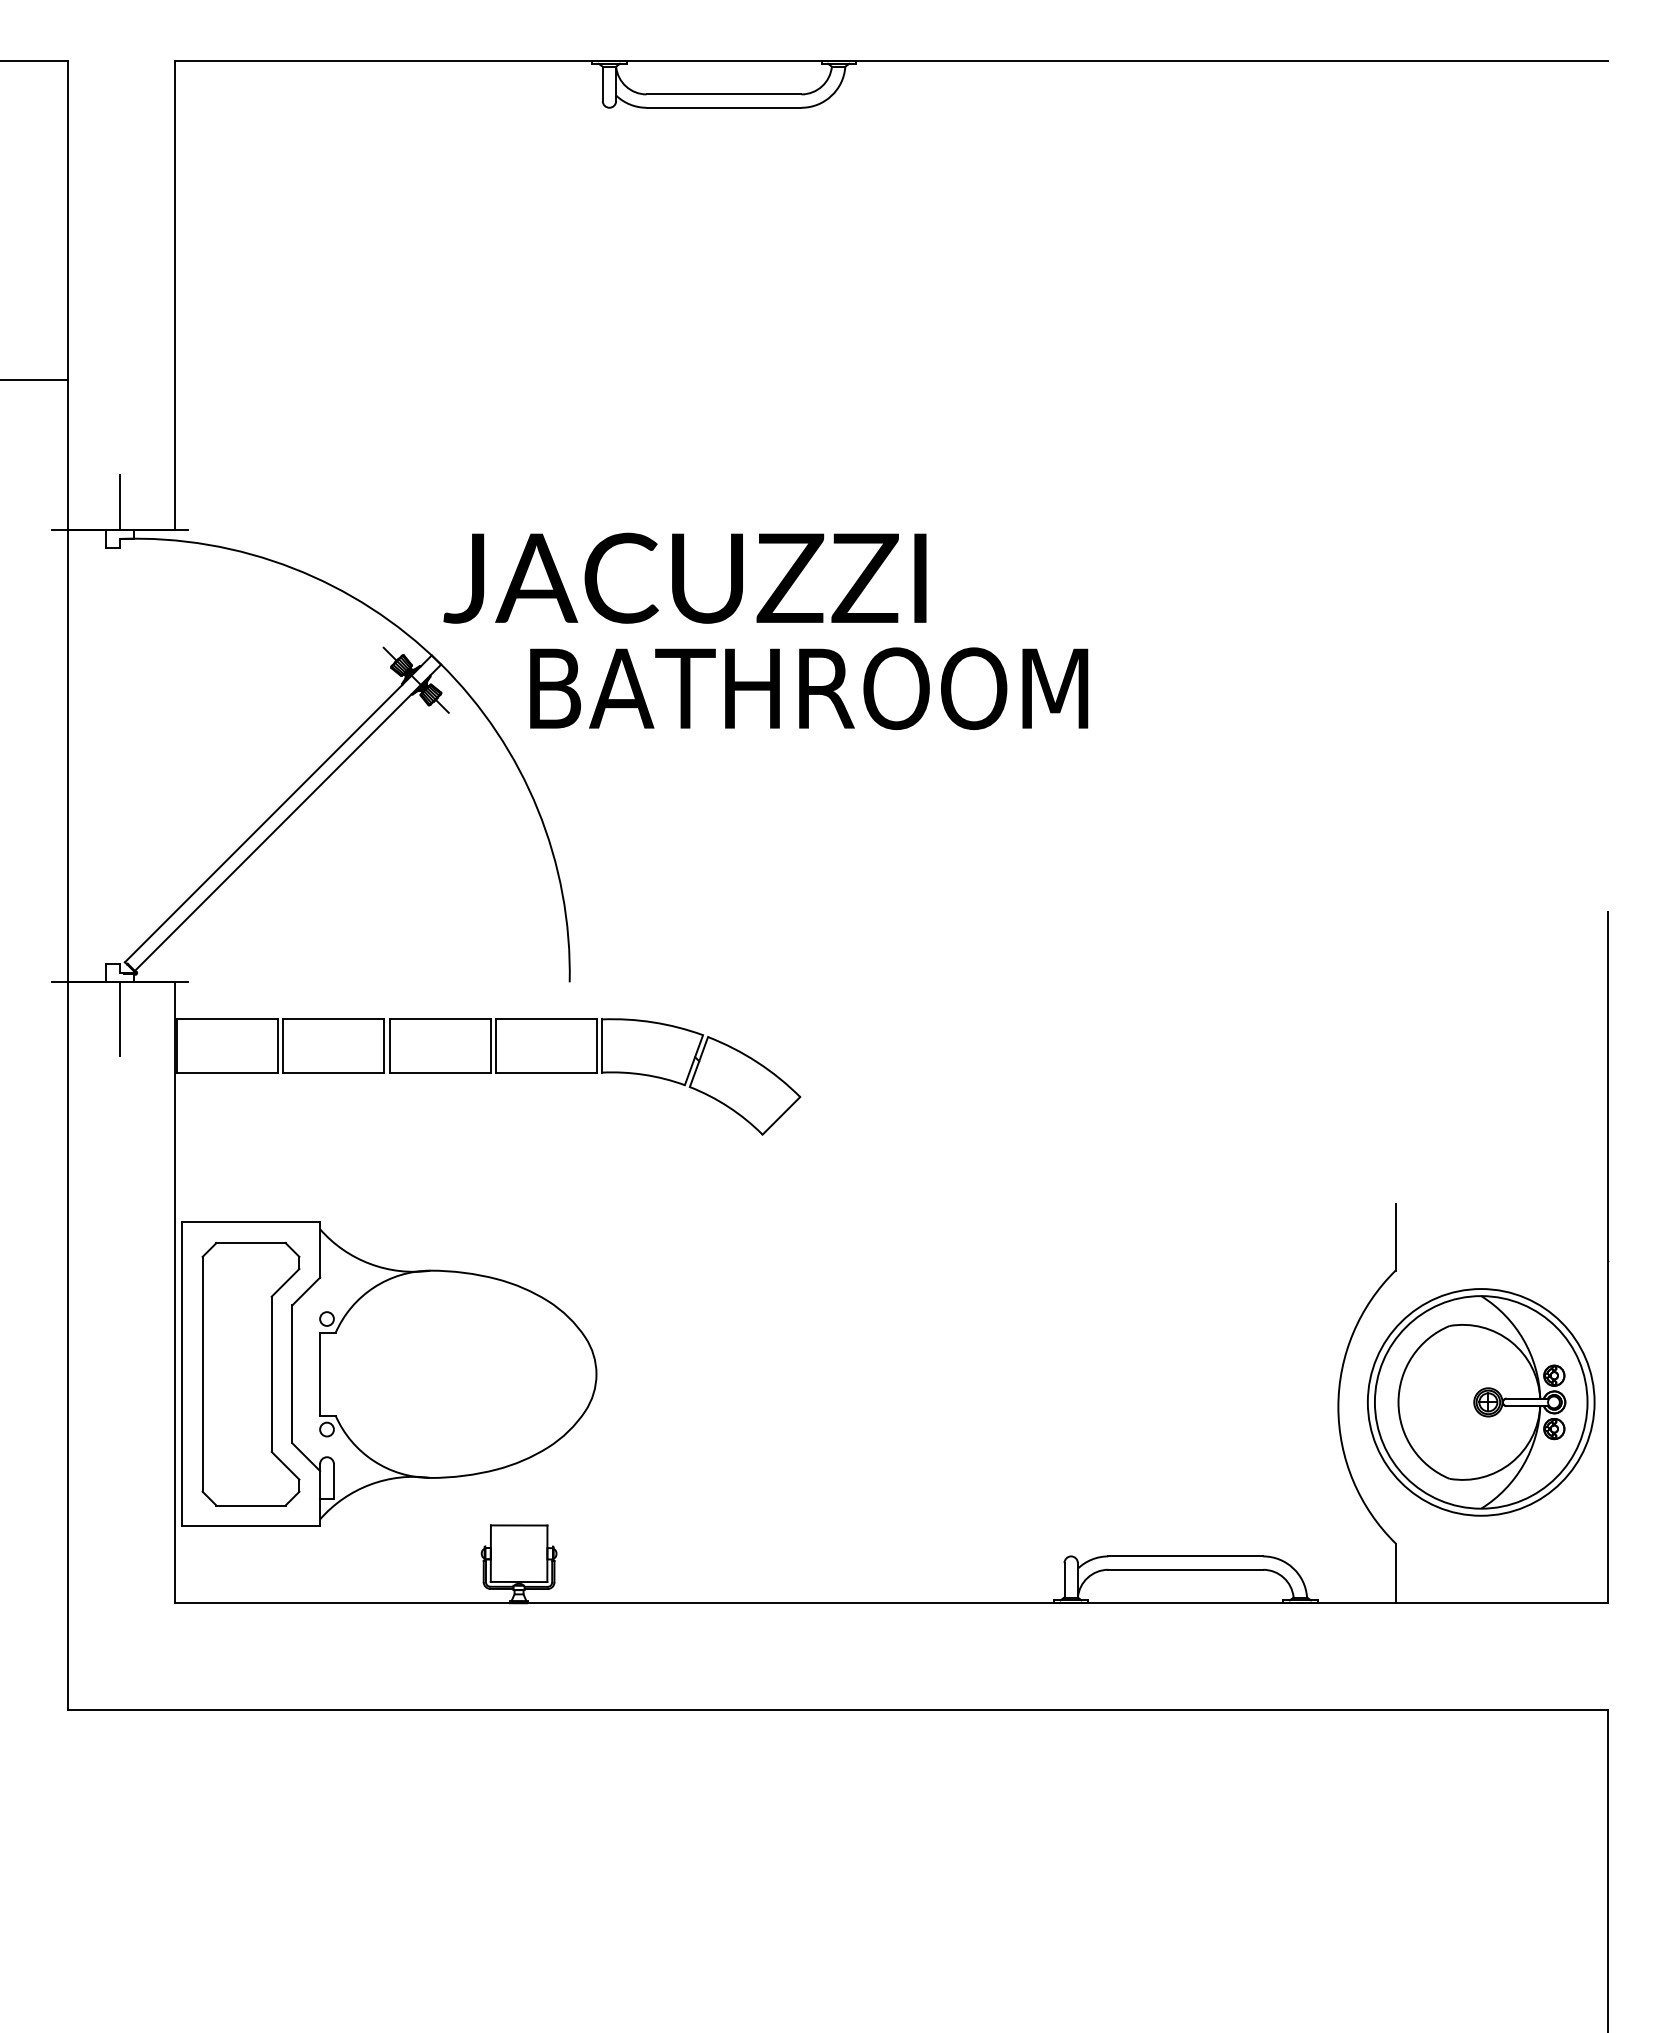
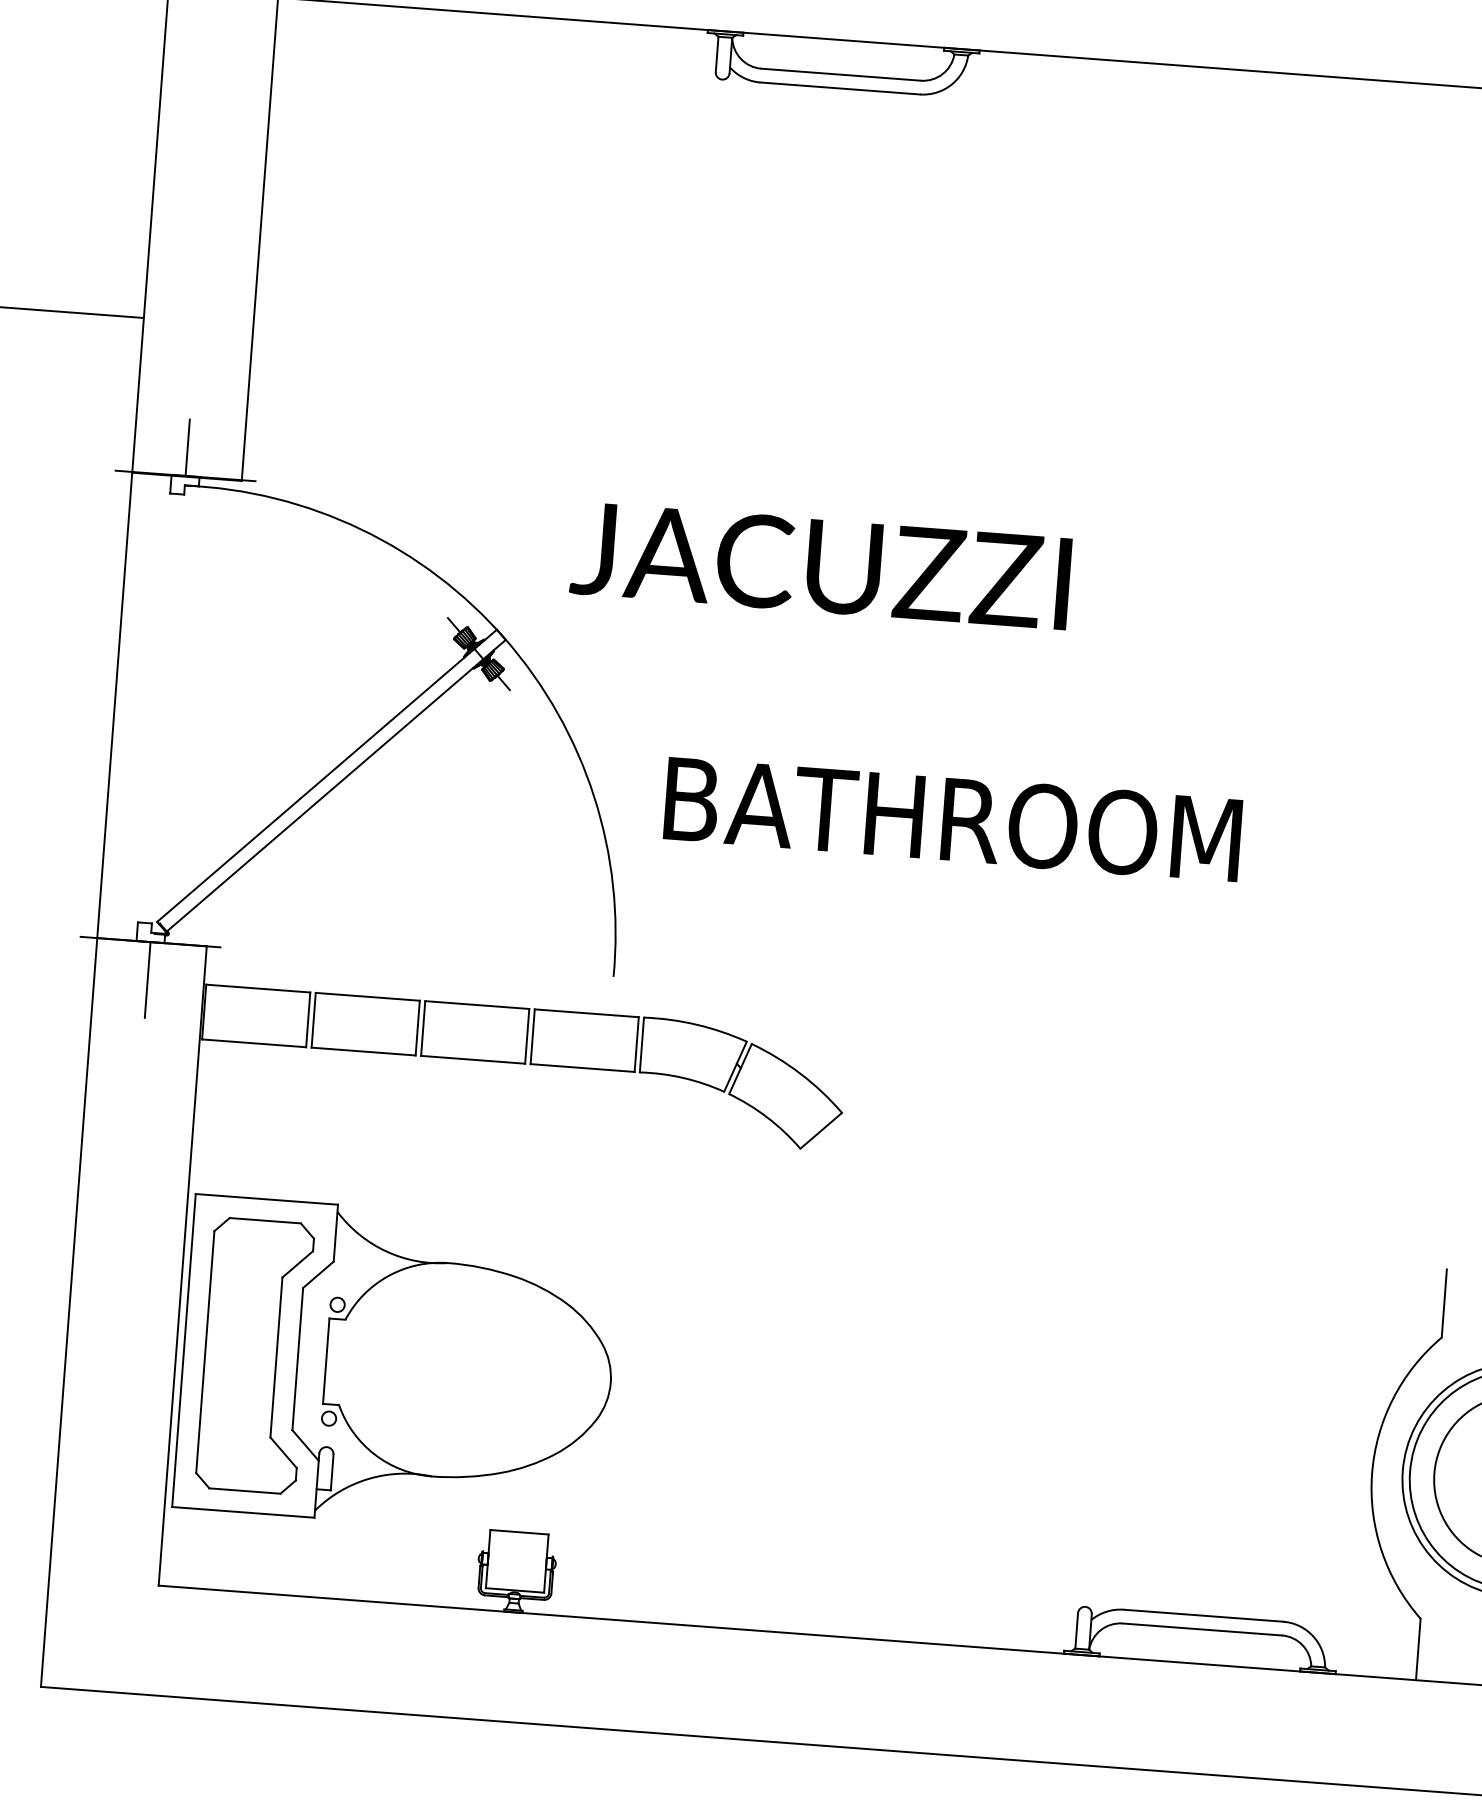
text: (684, 577) -> (820, 565), moved
text: (809, 688) -> (953, 819), moved

